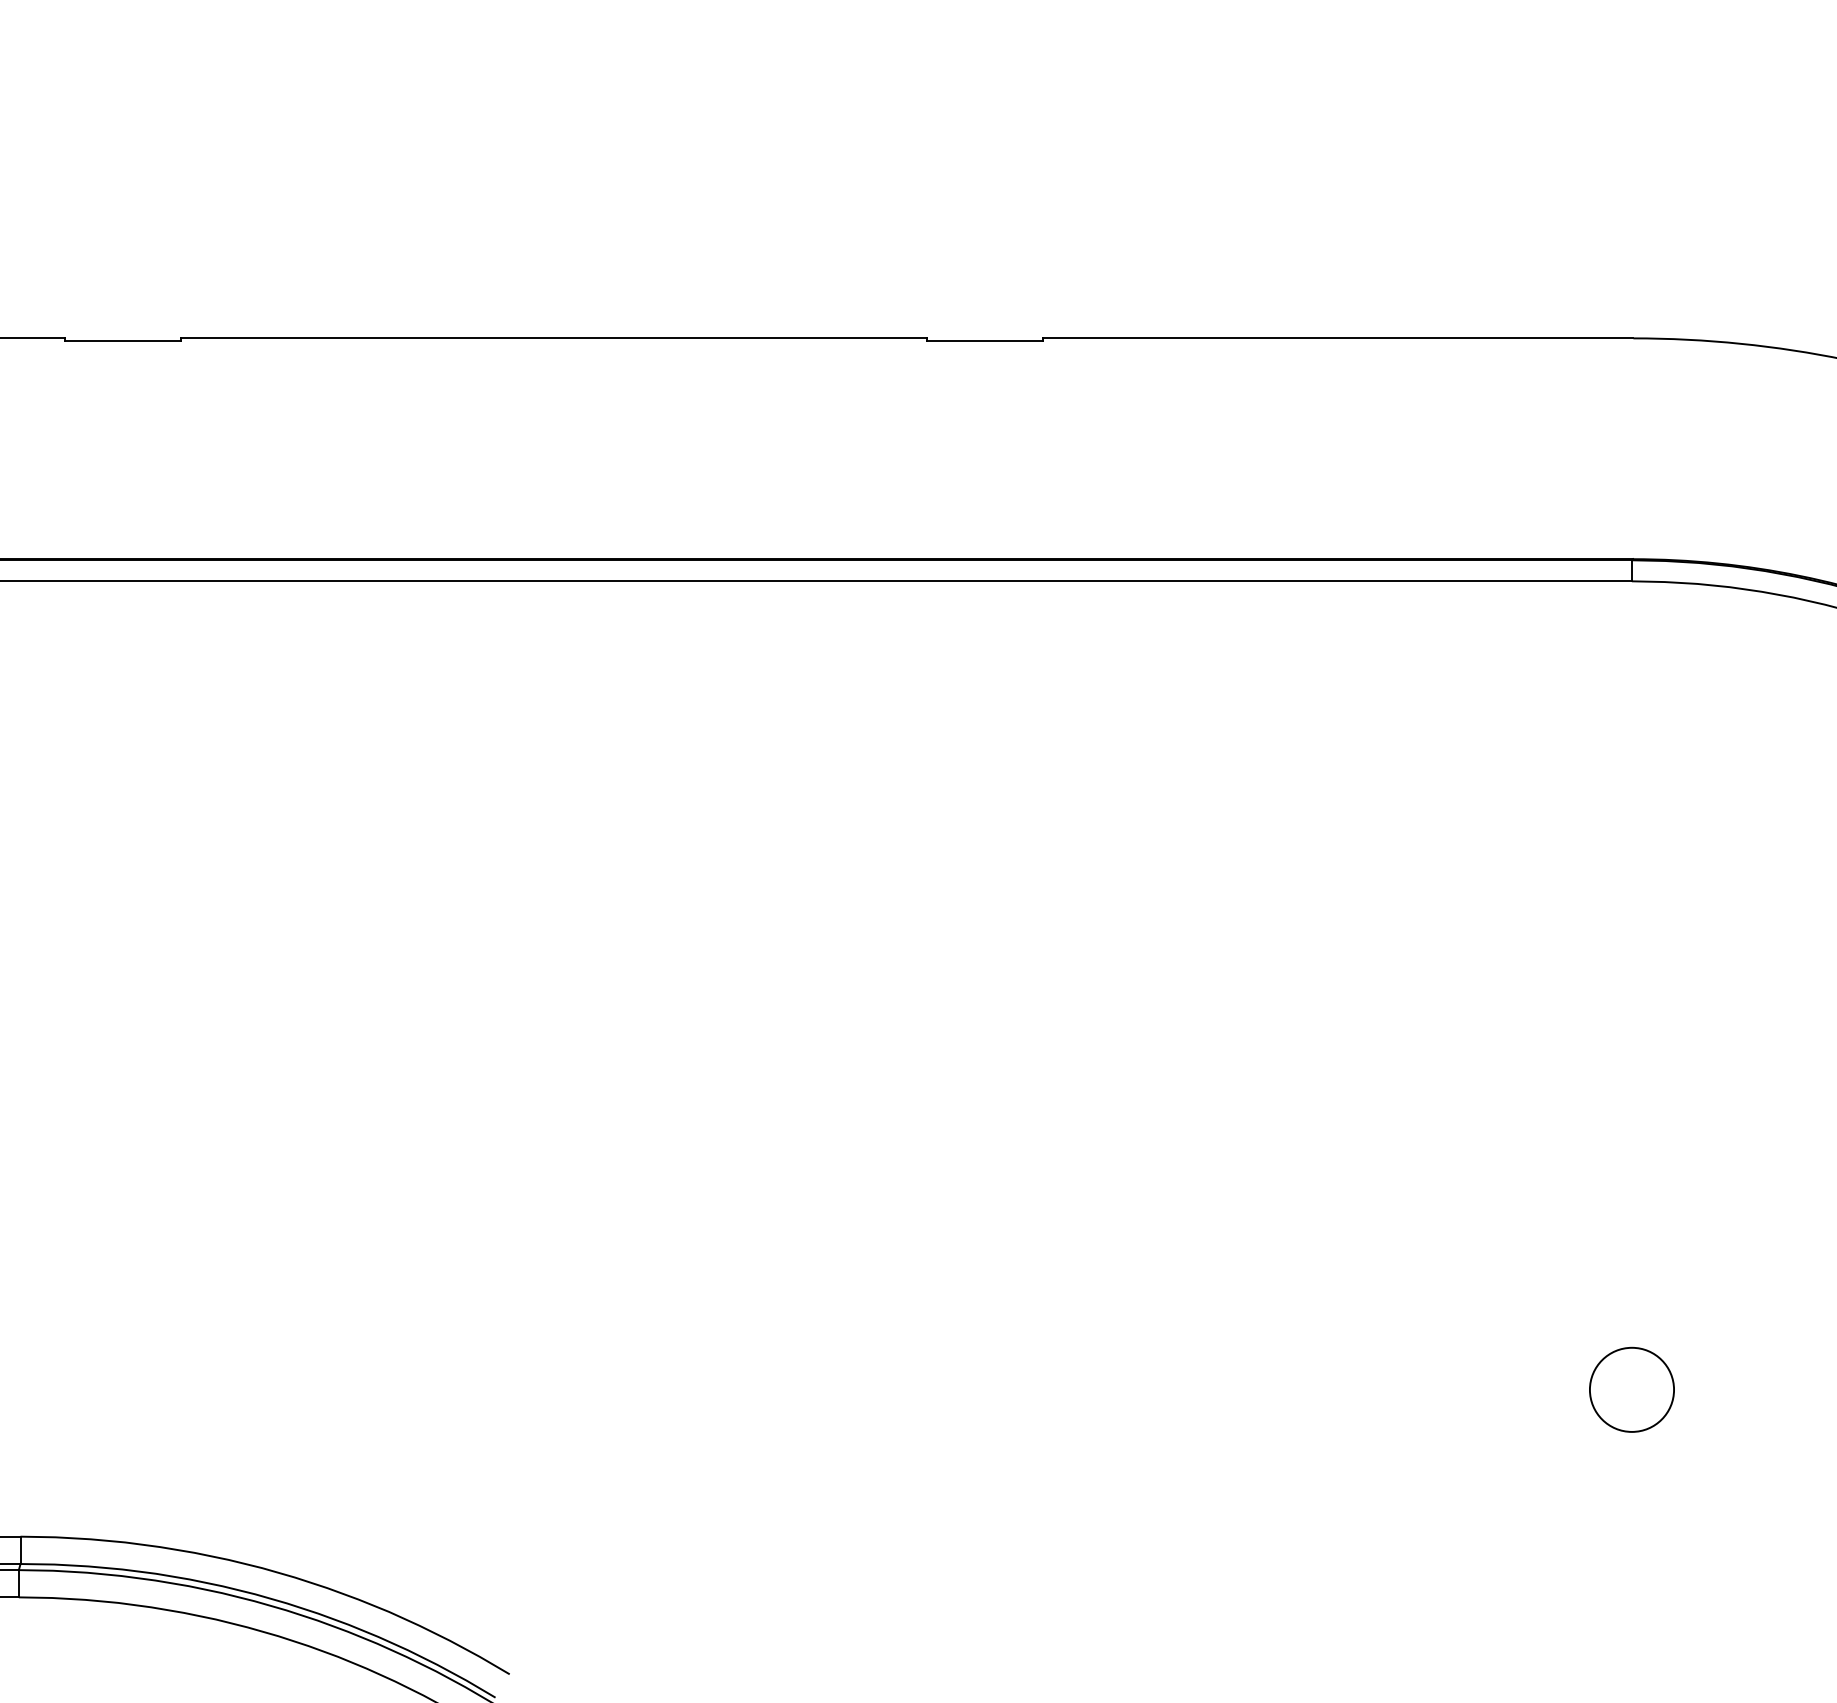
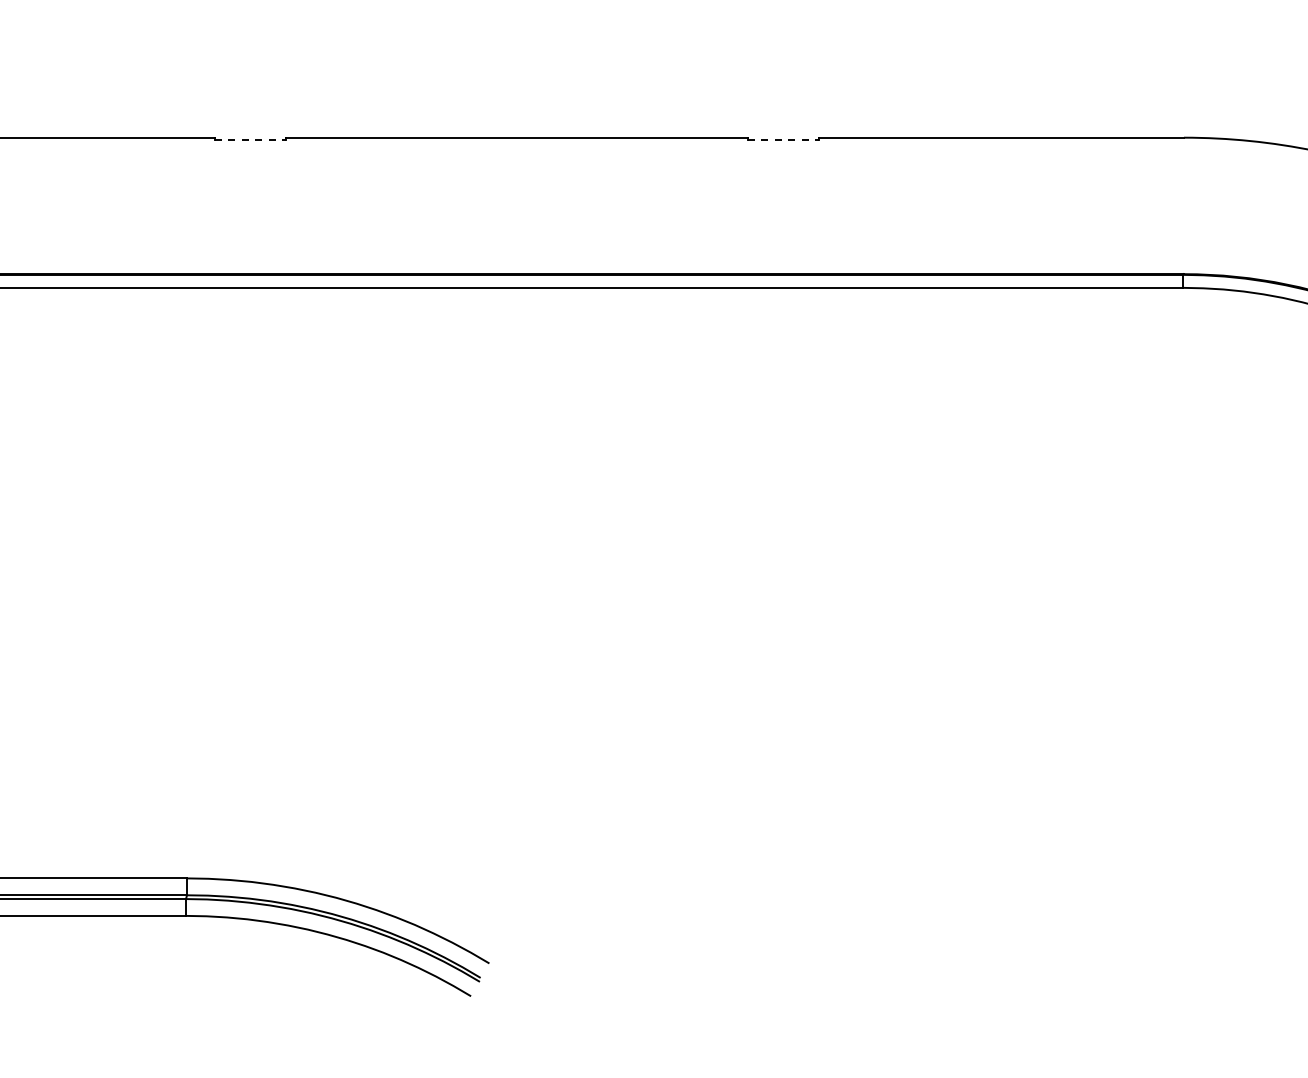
line: (123, 341) -> (250, 139), solid -> dashed
line: (985, 341) -> (783, 139), solid -> dashed
circle: (1630, 1389) -> (1182, 787), removed

